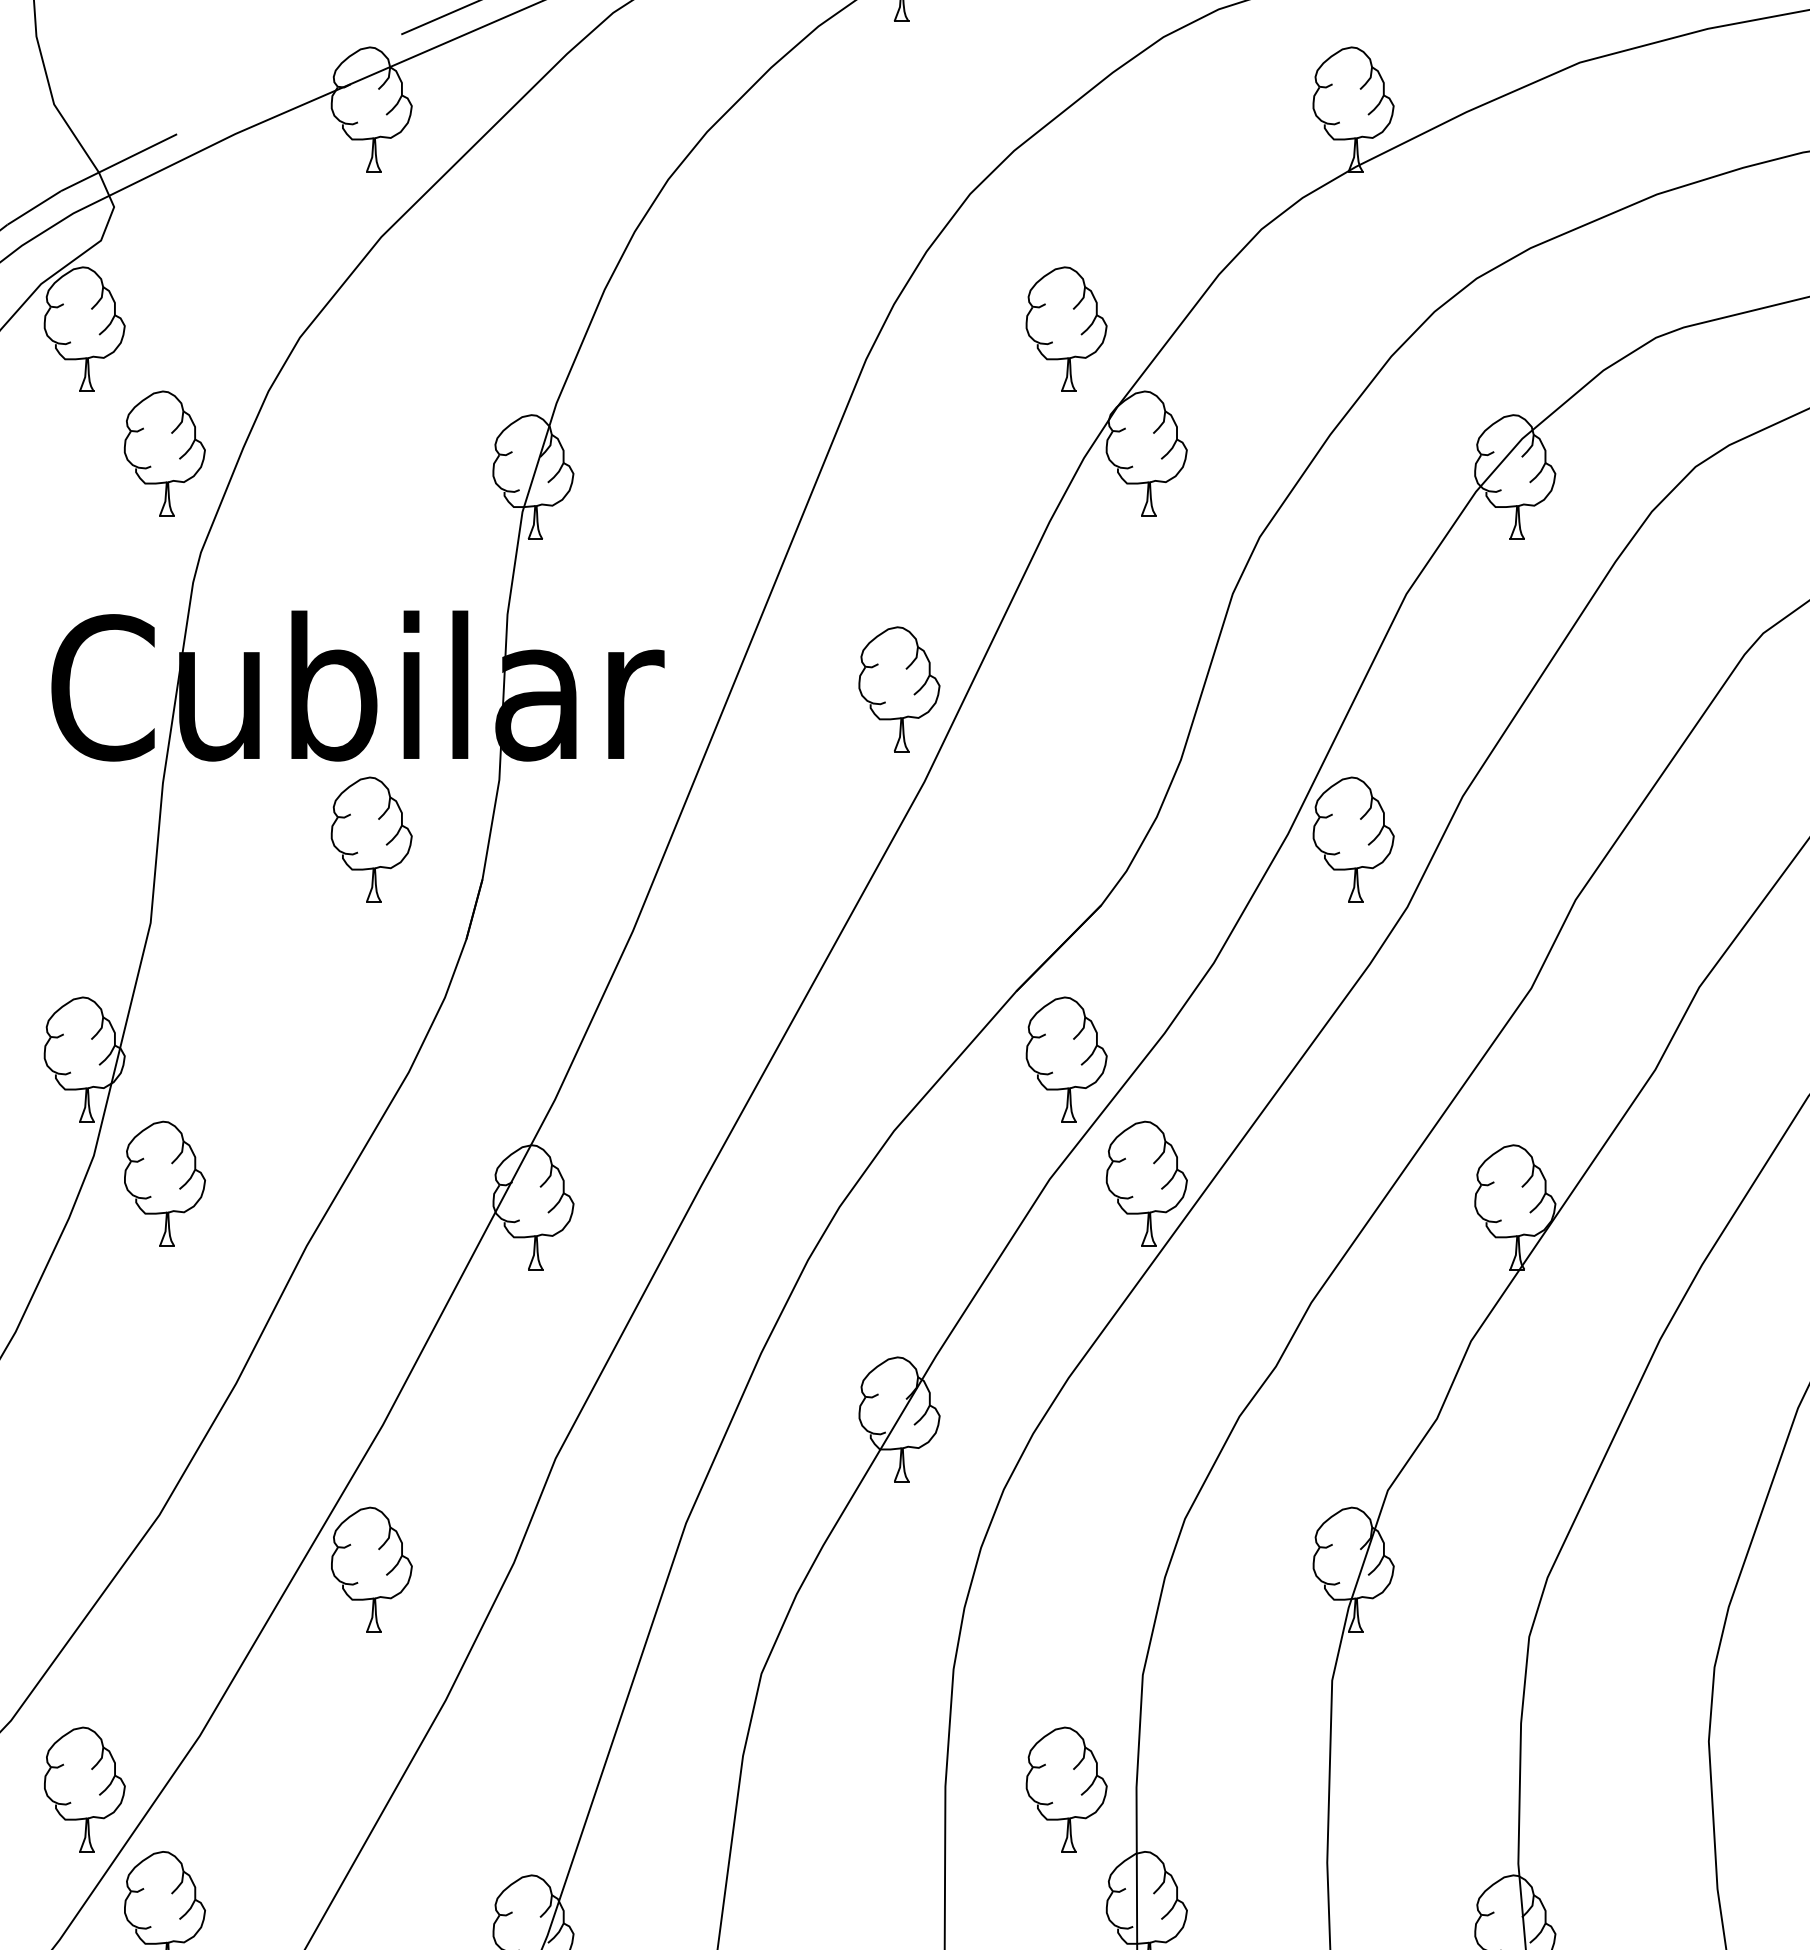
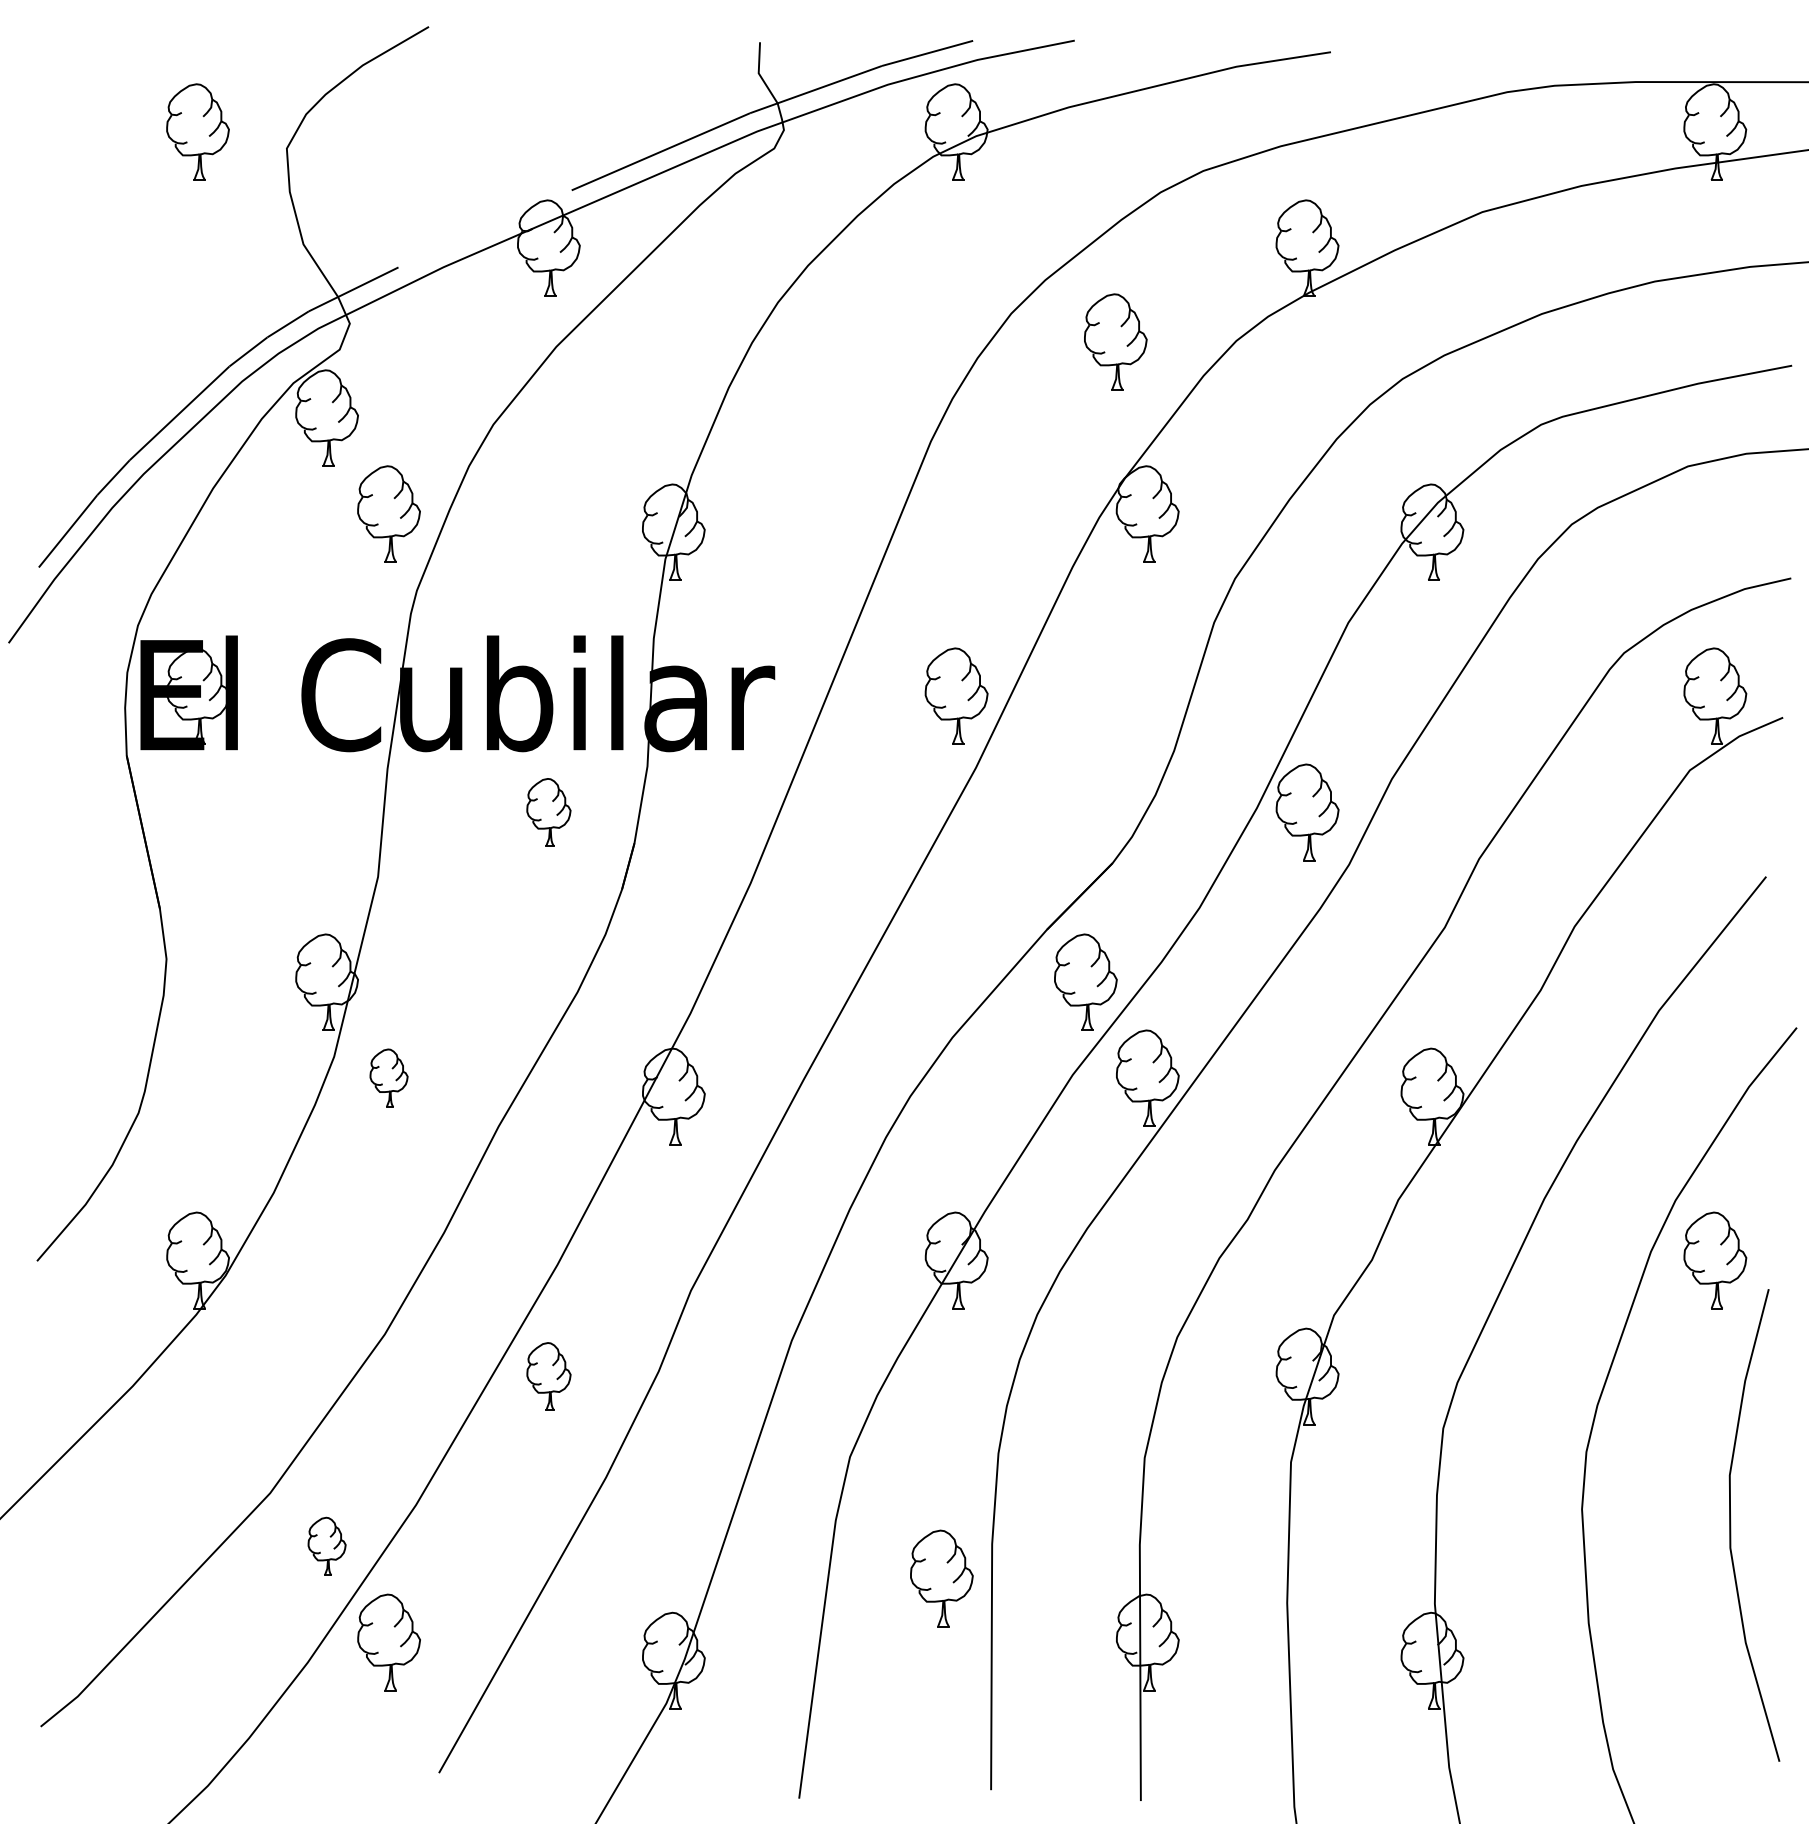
part: (1066, 328) -> (1115, 341), moved
part: (371, 839) -> (548, 812), size x0.7
part: (164, 1182) -> (388, 1077), size x0.6
part: (371, 1569) -> (548, 1376), size x0.7
part: (83, 1789) -> (326, 1546), size x0.6
part: (1066, 1789) -> (941, 1578), moved

